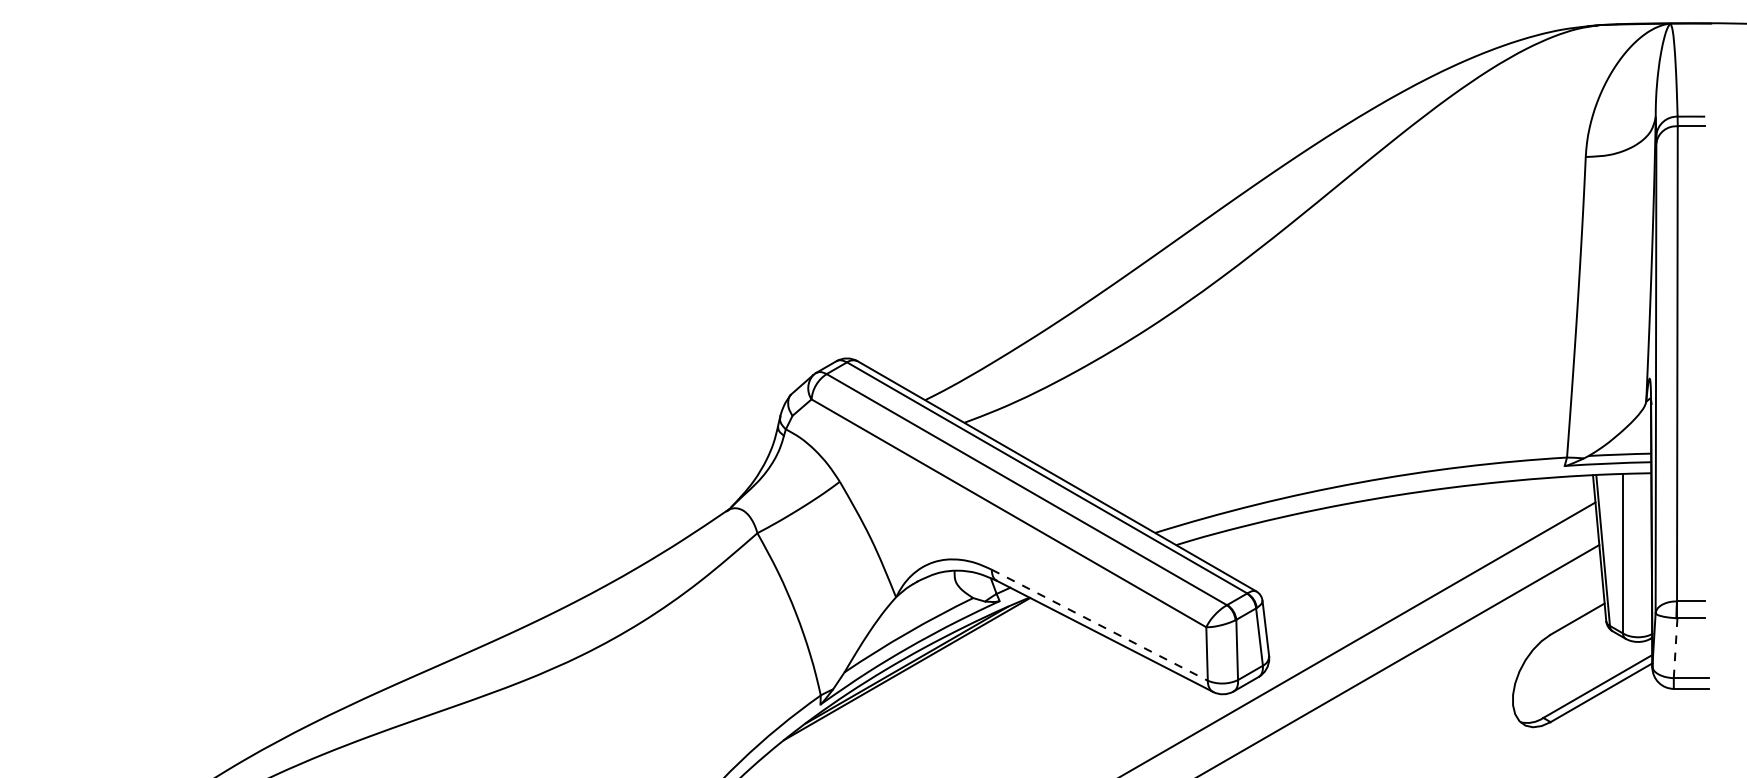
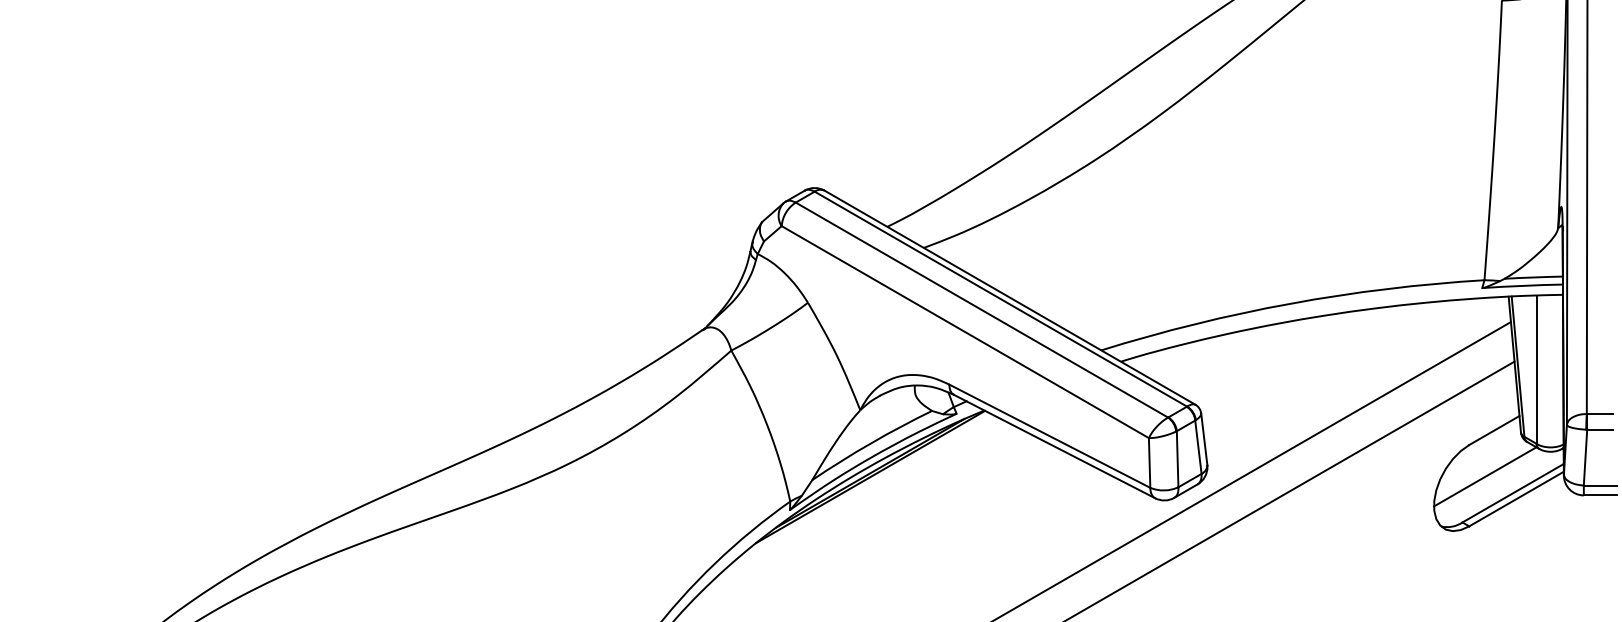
line: (1100, 625) -> (1050, 436), dashed -> solid
line: (1675, 647) -> (1585, 456), dashed -> solid
line: (1567, 668) -> (1484, 476), added

